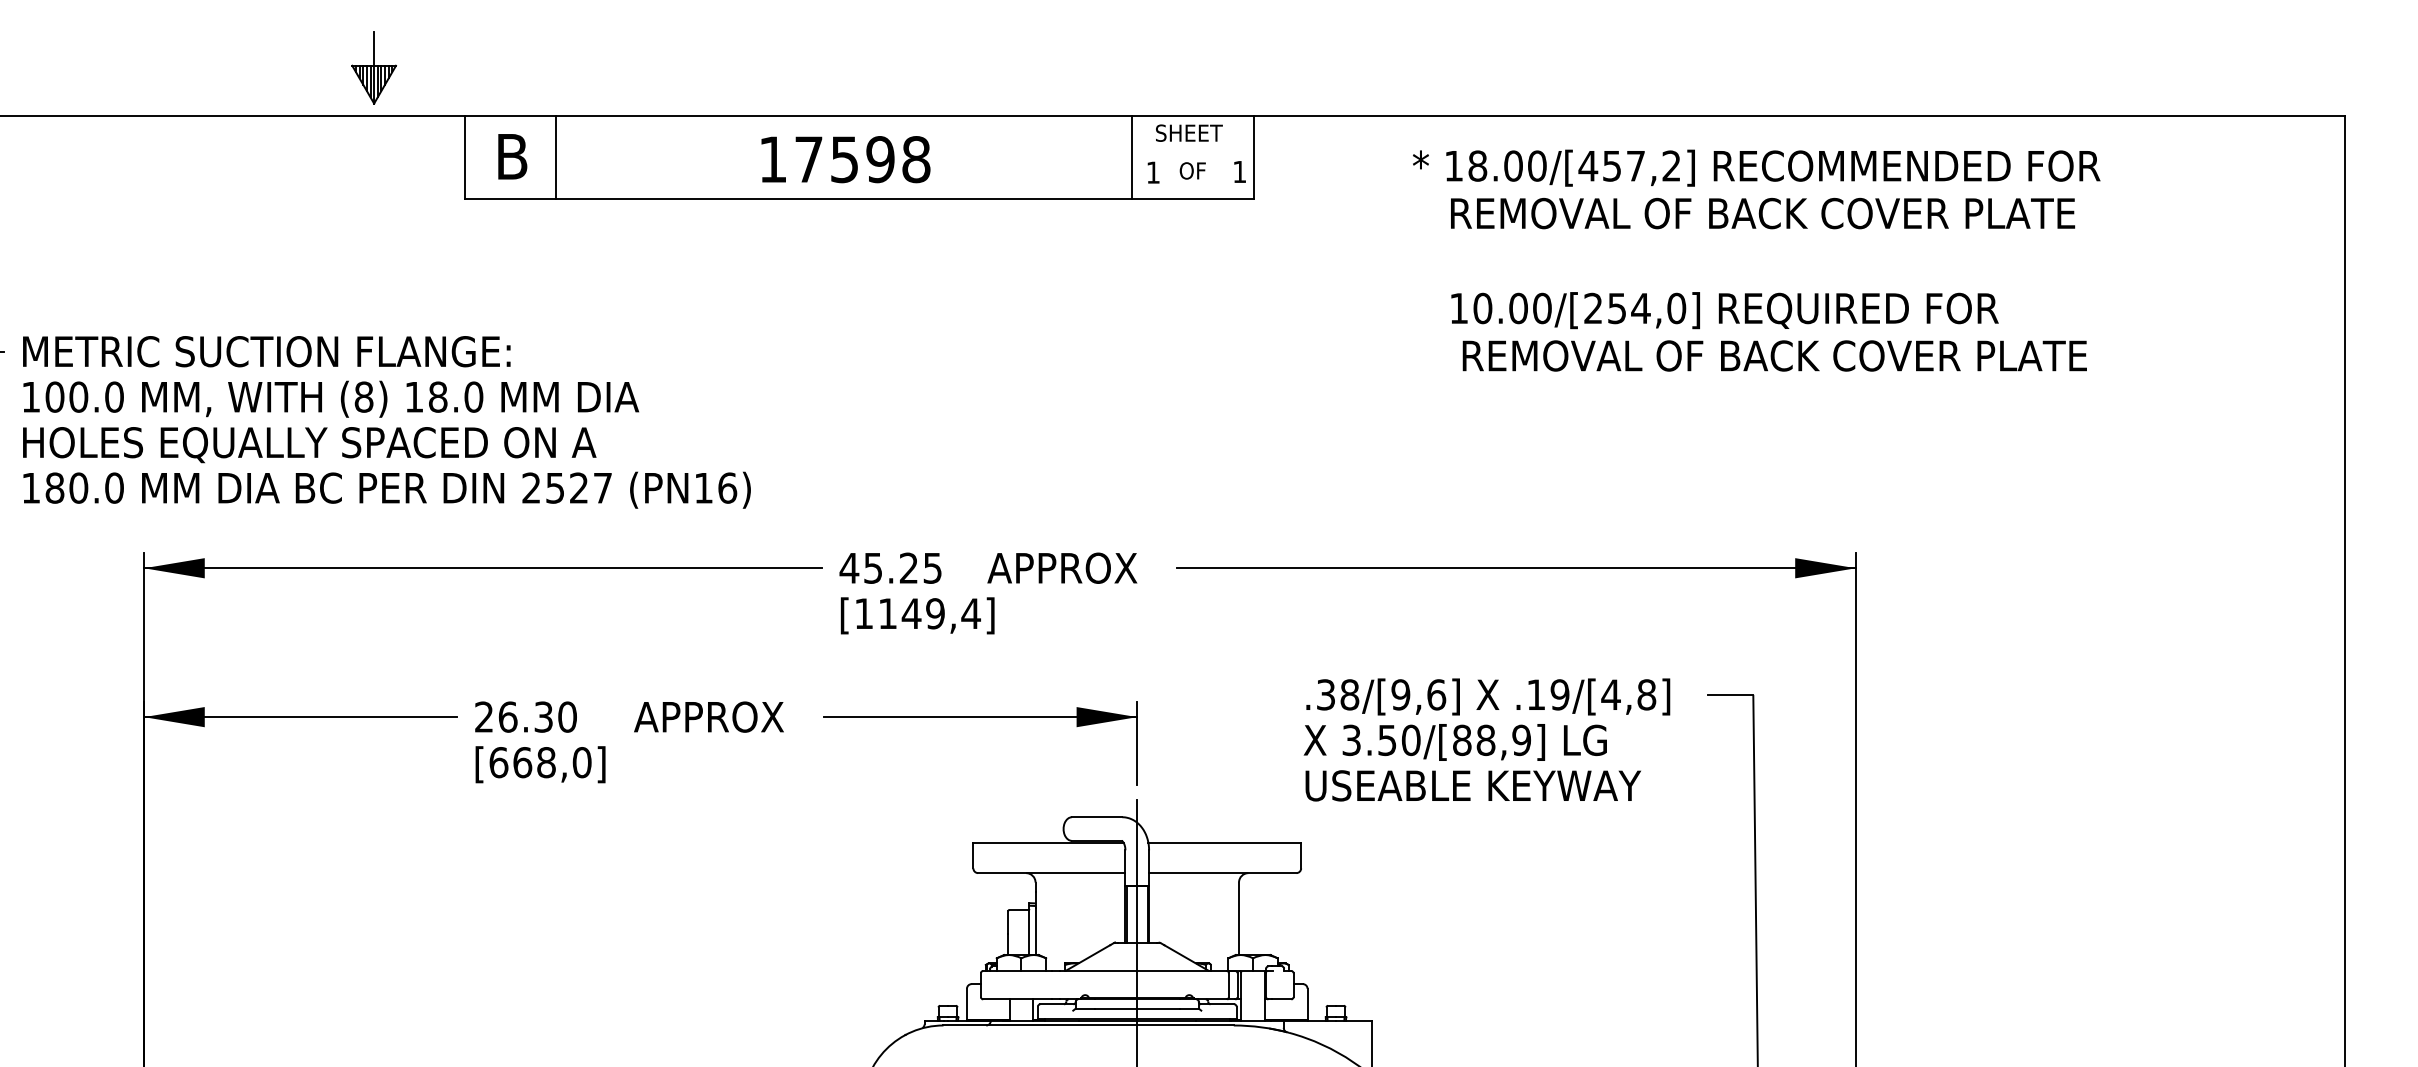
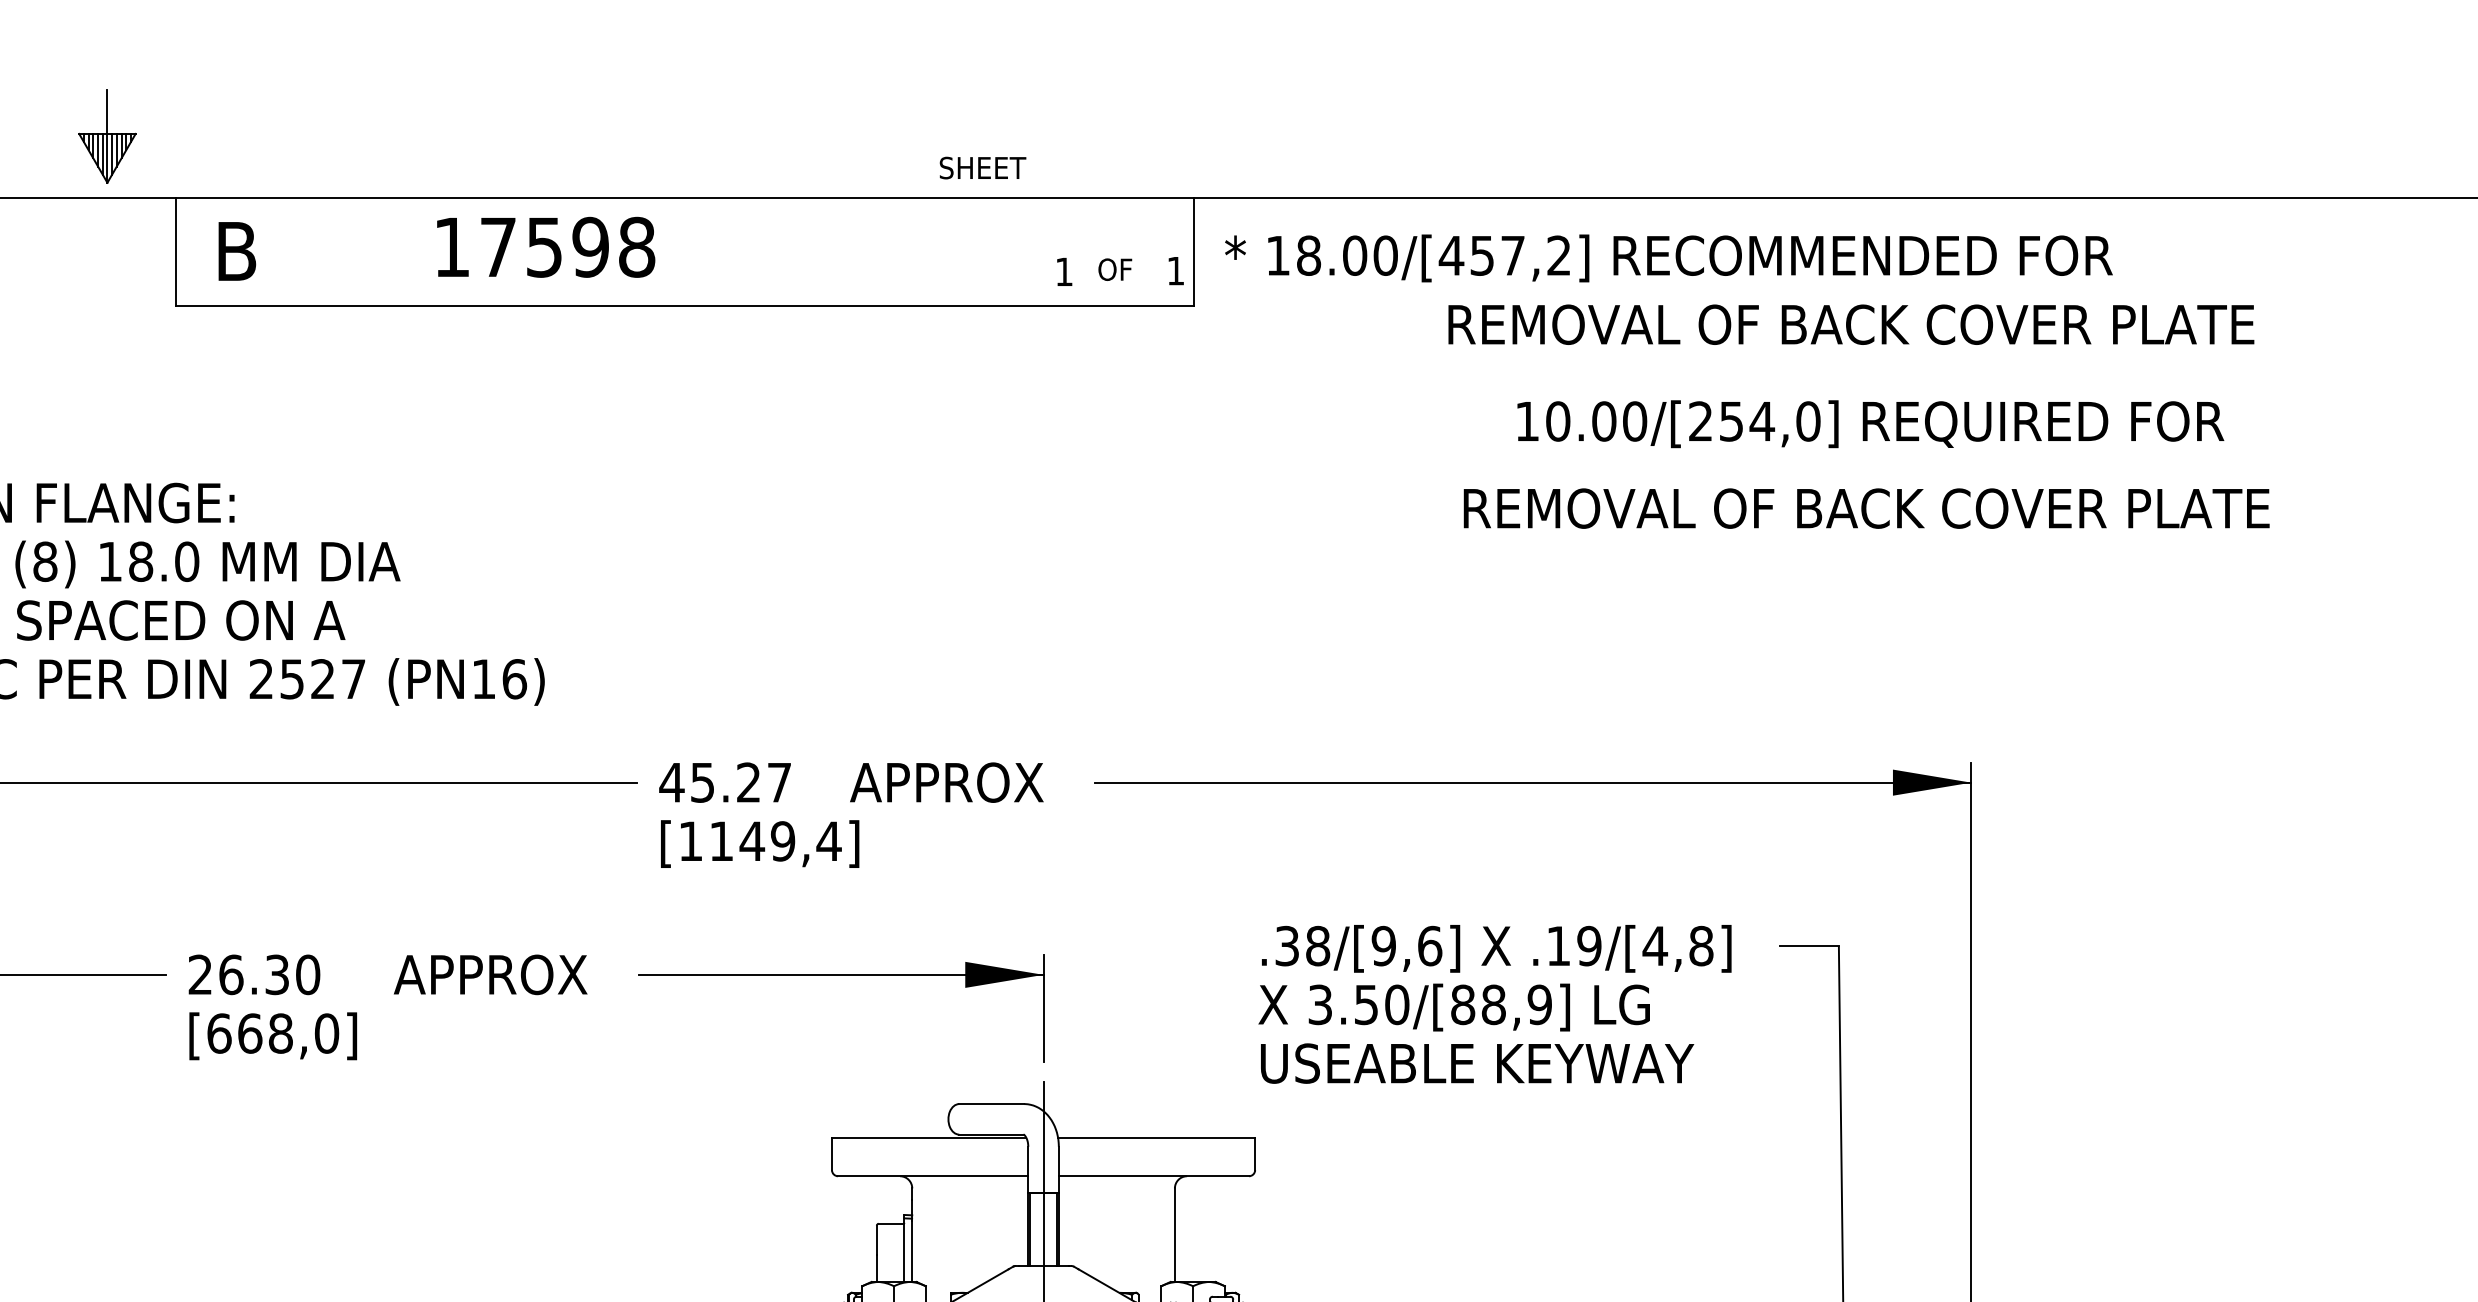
part: (373, 67) -> (106, 136), moved
text: (1189, 132) -> (983, 167), moved
line: (556, 157) -> (293, 252), removed
line: (1132, 157) -> (1037, 252), removed
text: (845, 159) -> (545, 247), moved
text: (1756, 167) -> (1668, 257), moved
text: (1724, 310) -> (1870, 424), moved
text: (932, 568) -> (779, 782), 45.25 -> 45.27

